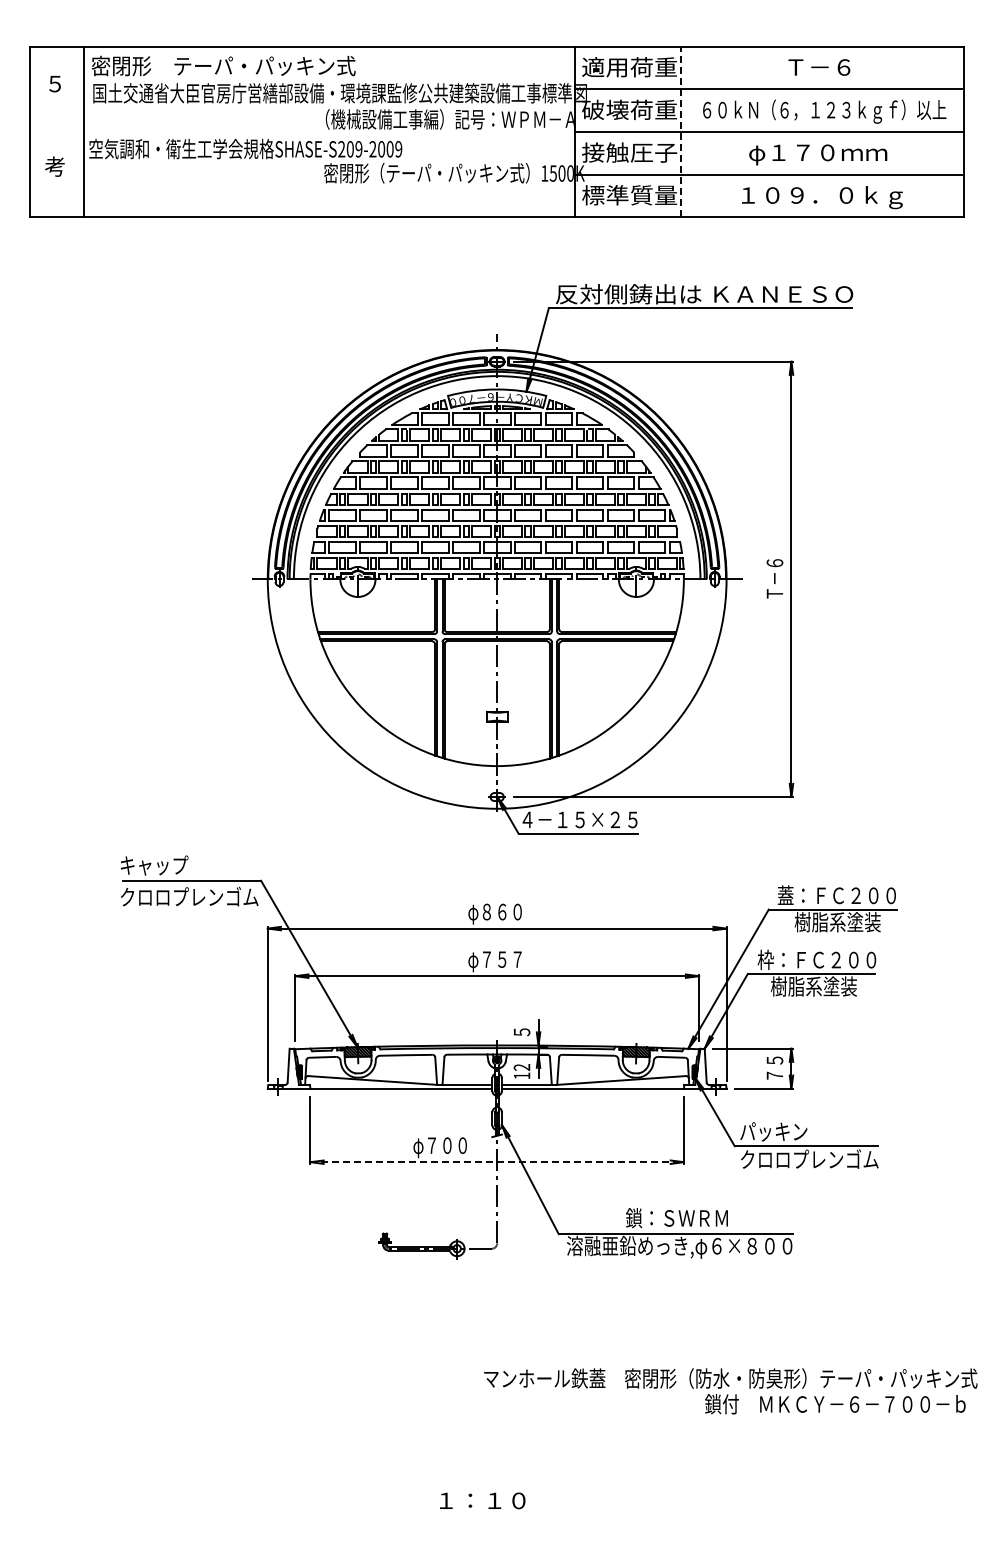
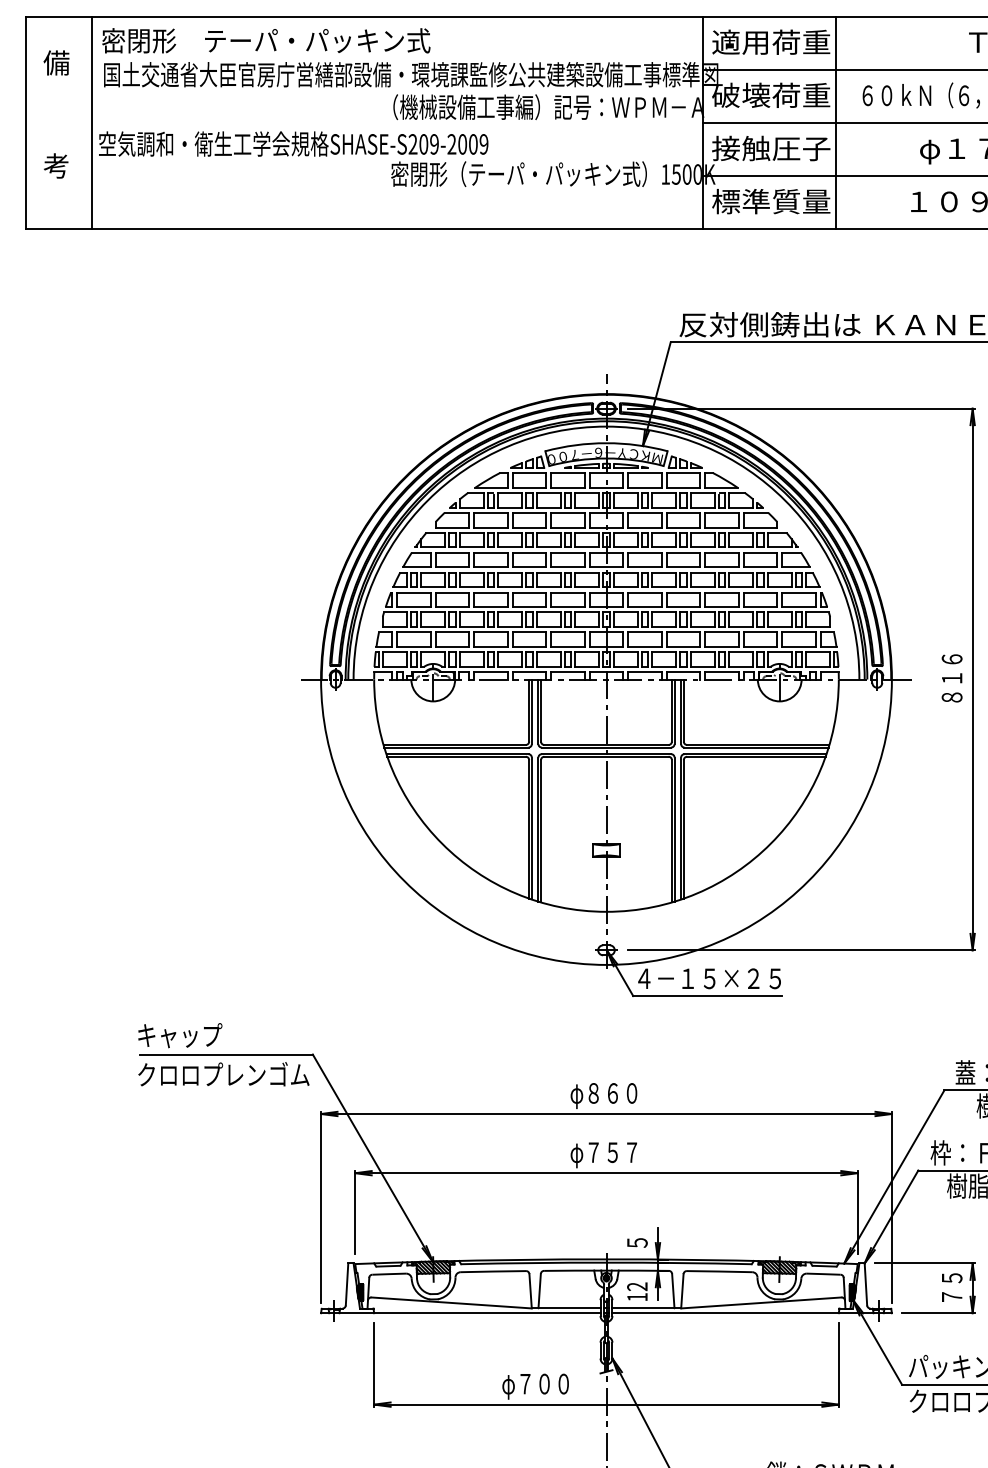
text: (54, 83) -> (55, 62), ５ -> 備
line: (681, 131) -> (835, 122), dashed -> solid
text: (774, 585) -> (951, 687), Ｔ－６ -> ８１６
line: (497, 1162) -> (606, 1405), dashed -> solid

